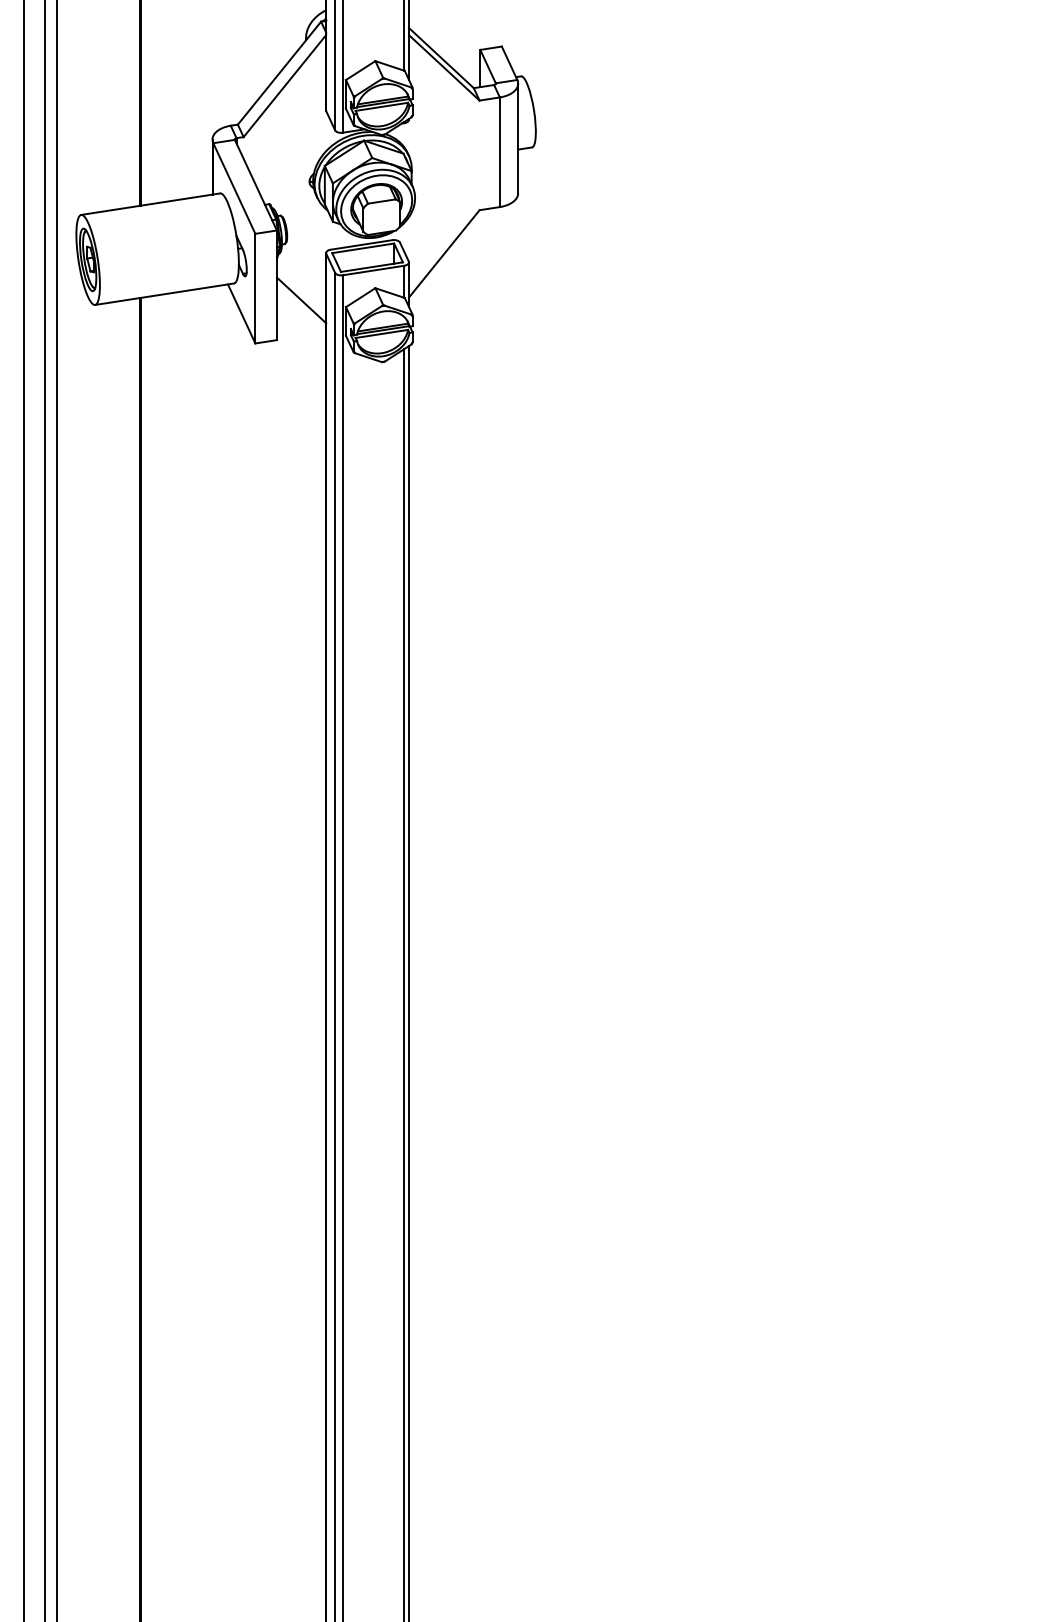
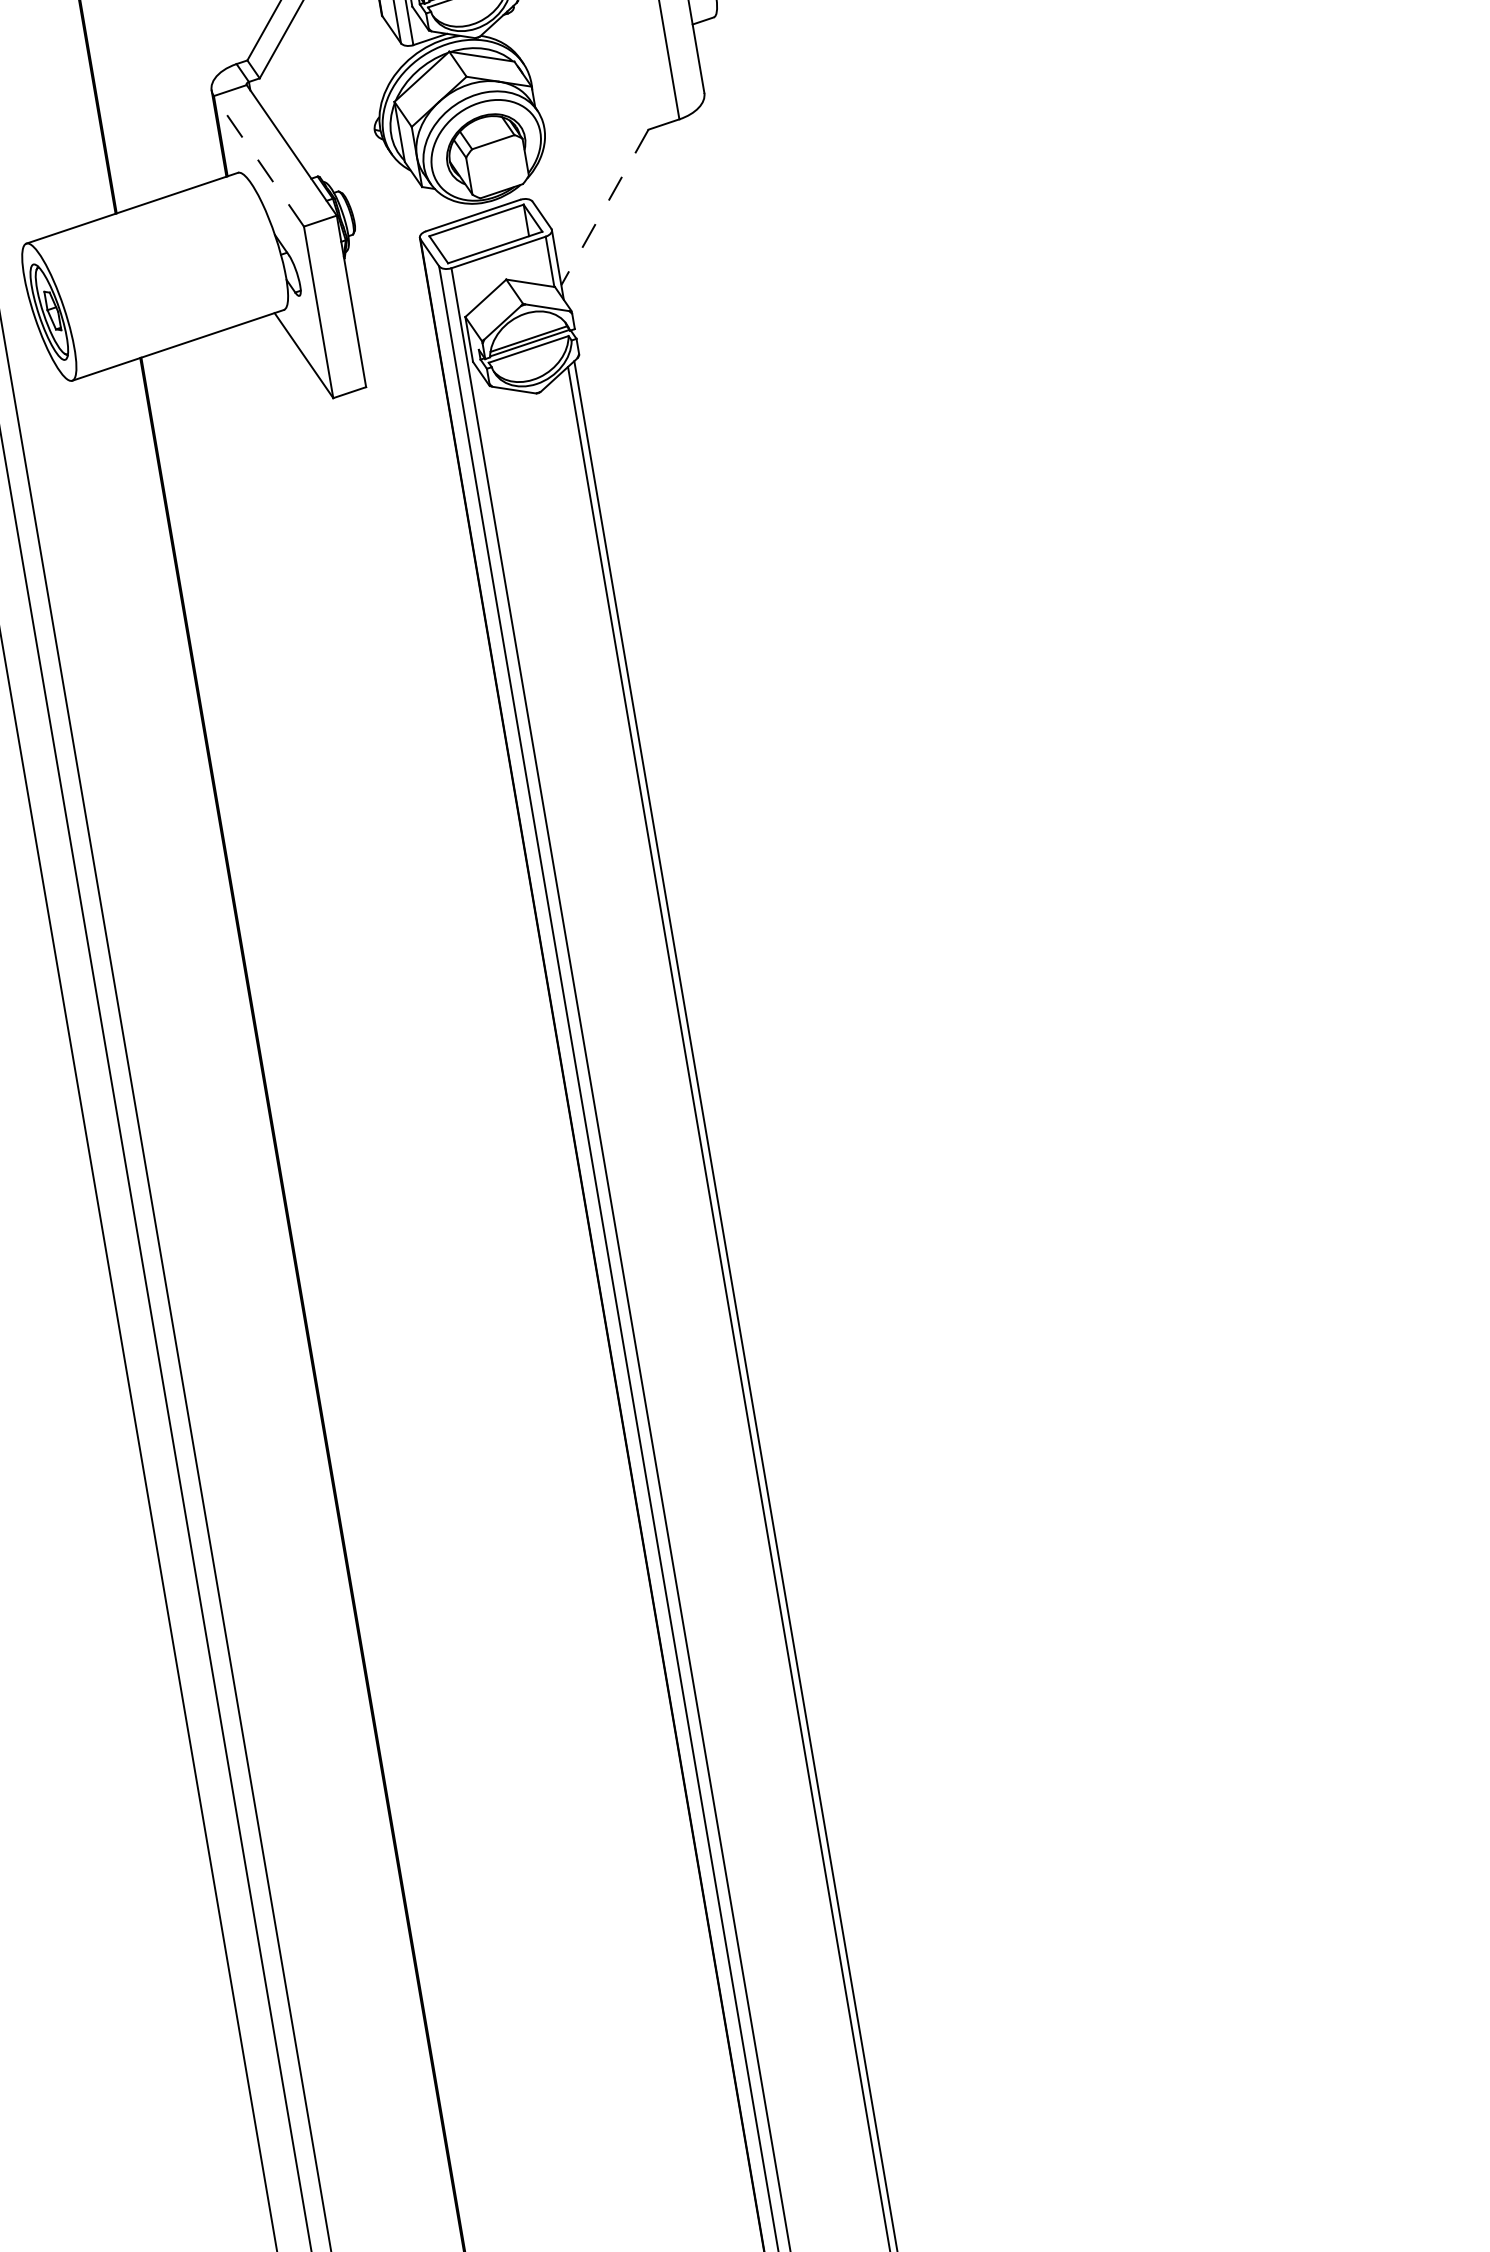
line: (234, 188) -> (259, 161), solid -> dashed
line: (443, 254) -> (603, 208), solid -> dashed
line: (301, 300) -> (393, 318), removed

